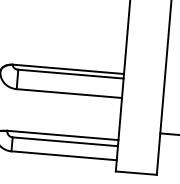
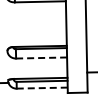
line: (71, 94) -> (42, 58), solid -> dashed
line: (64, 156) -> (42, 88), solid -> dashed

